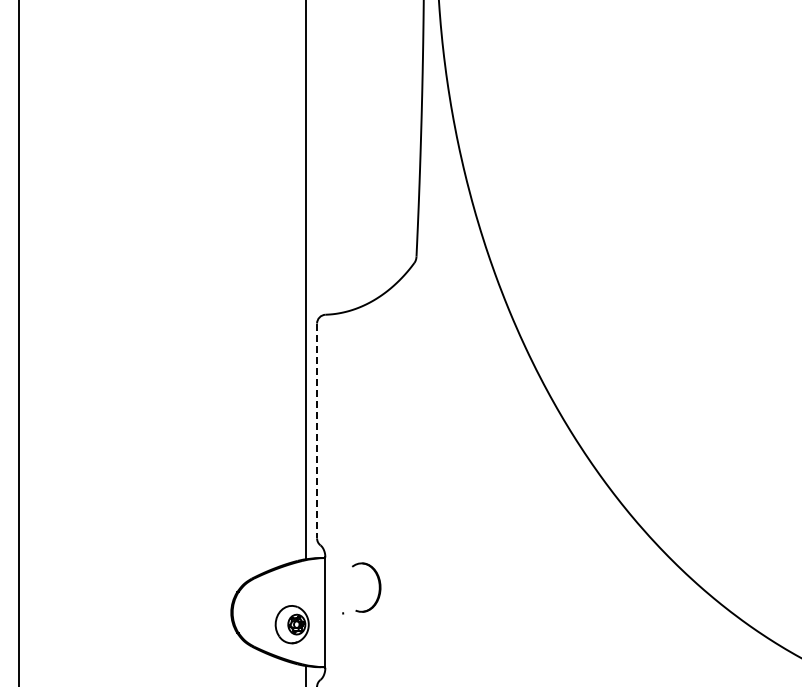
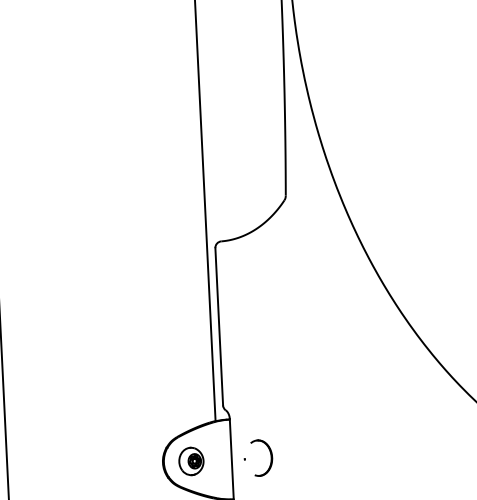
line: (317, 431) -> (219, 327), dashed -> solid
part: (378, 587) -> (270, 457), moved
part: (291, 624) -> (190, 461), moved

